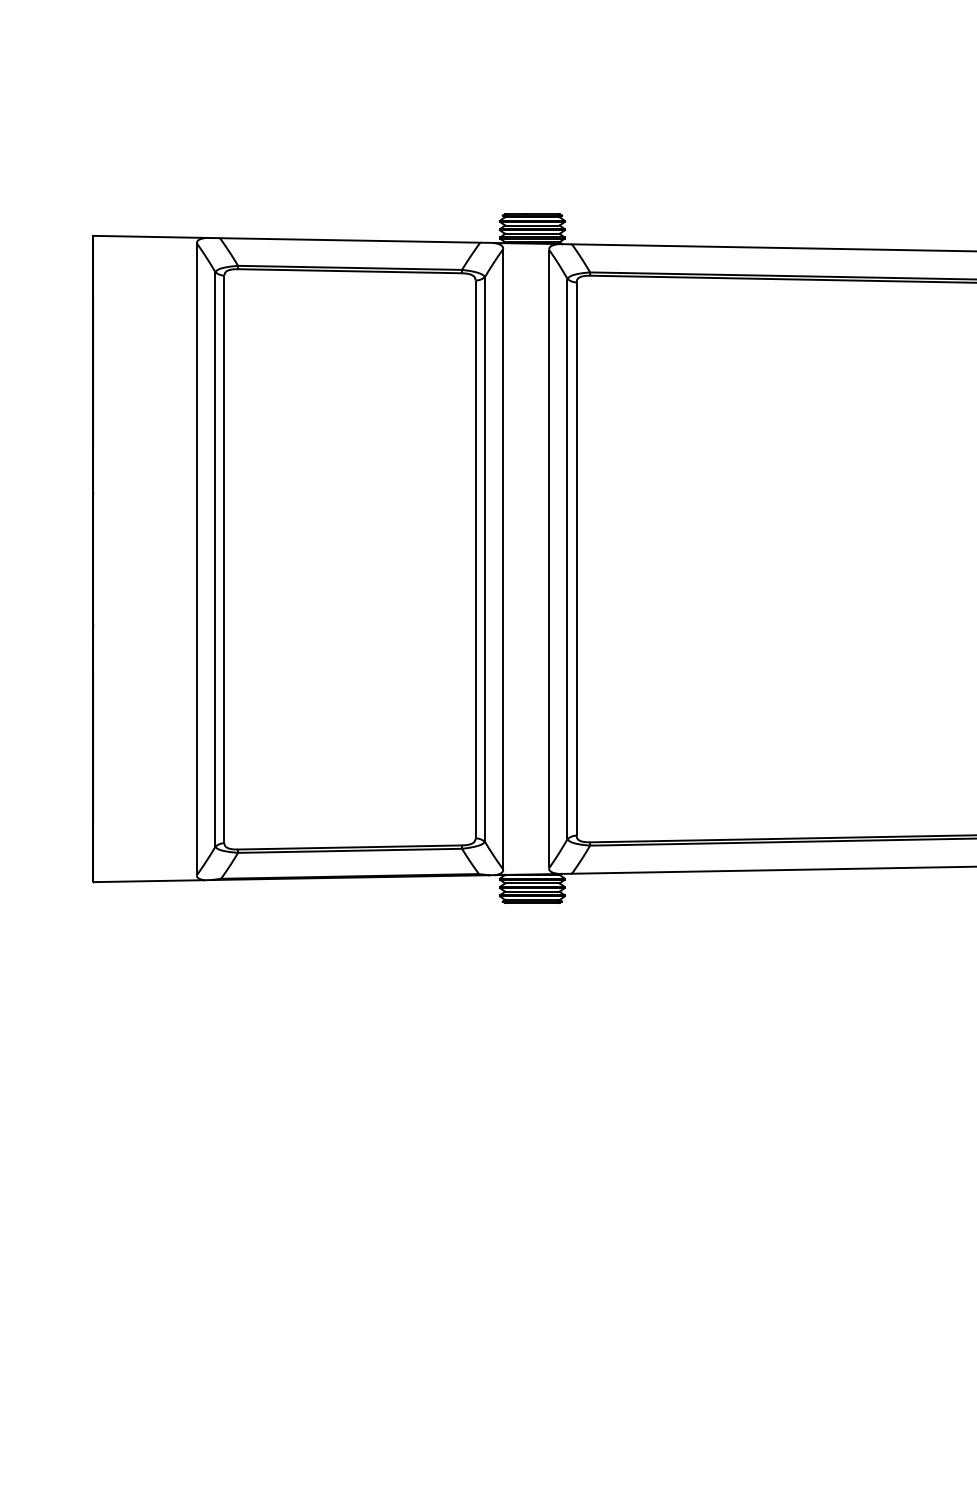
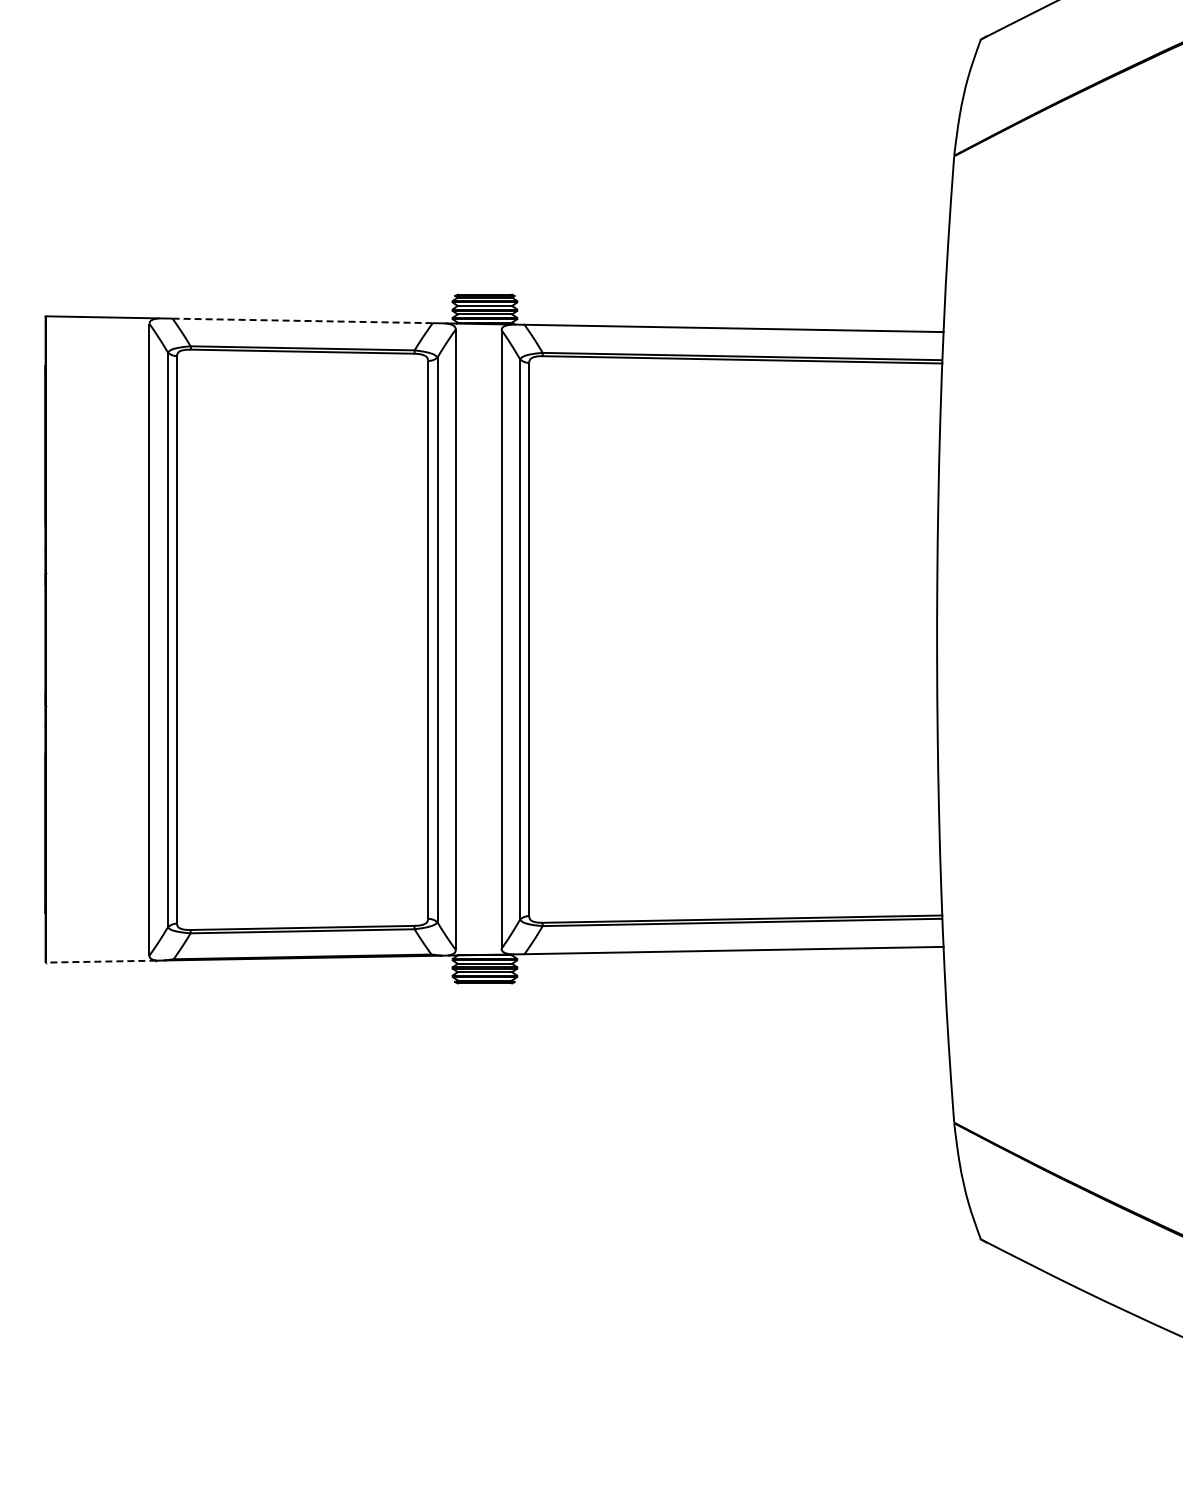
line: (350, 240) -> (303, 320), solid -> dashed
line: (147, 881) -> (100, 961), solid -> dashed

